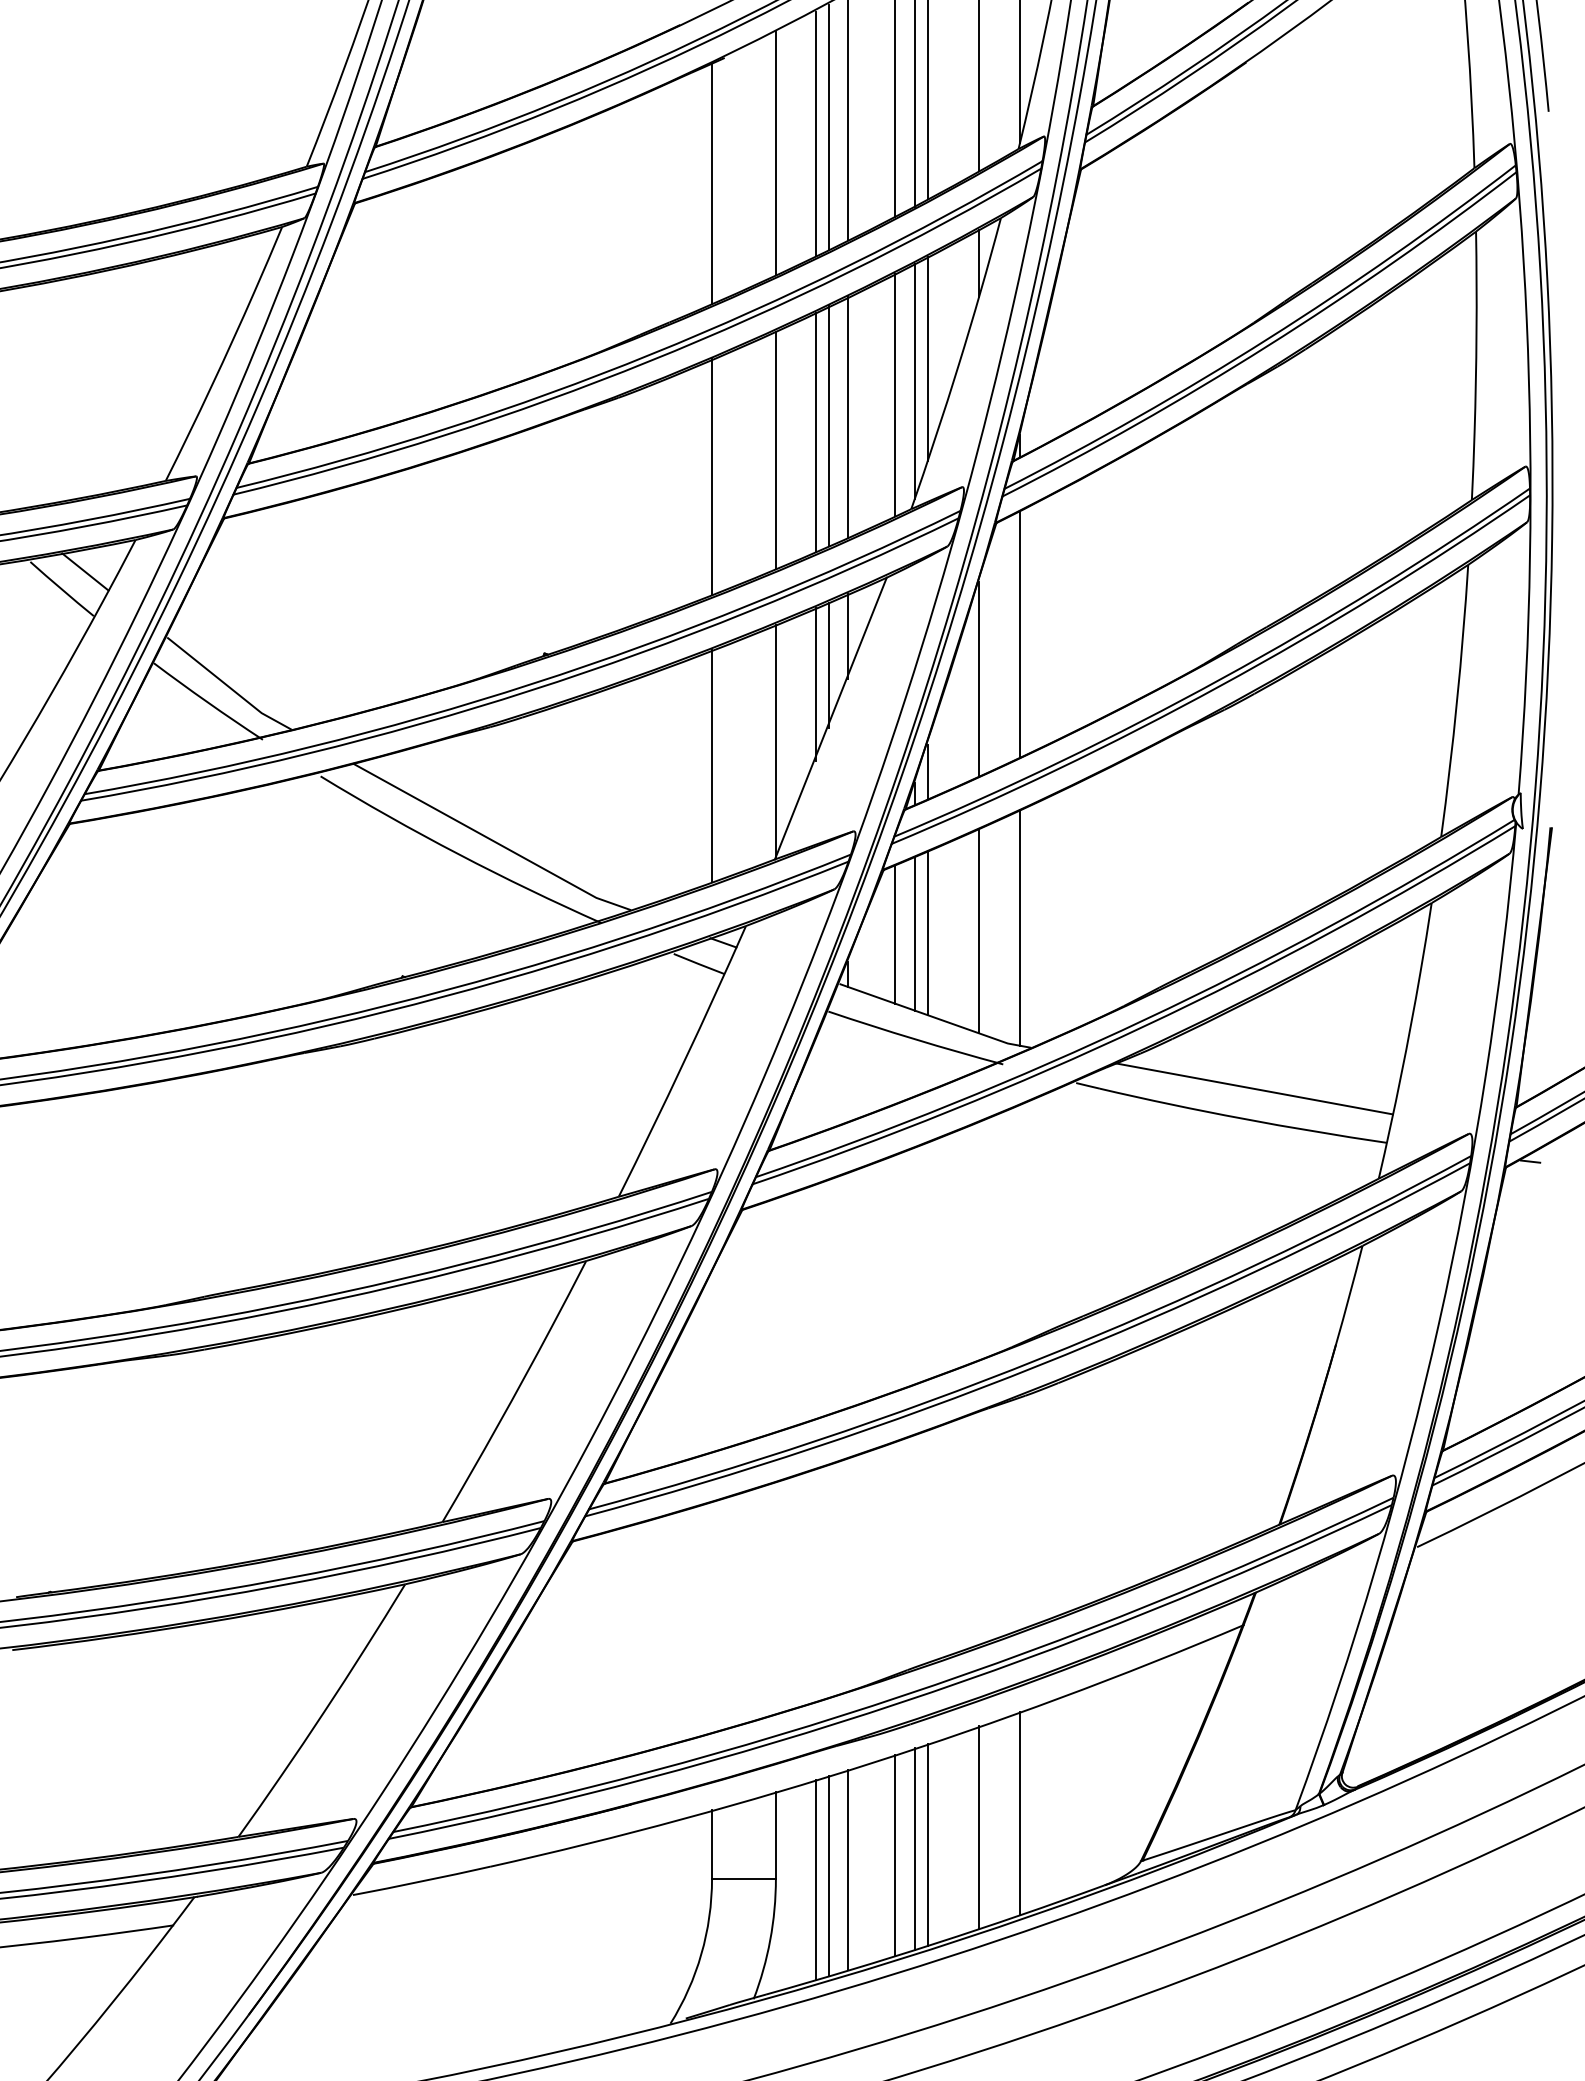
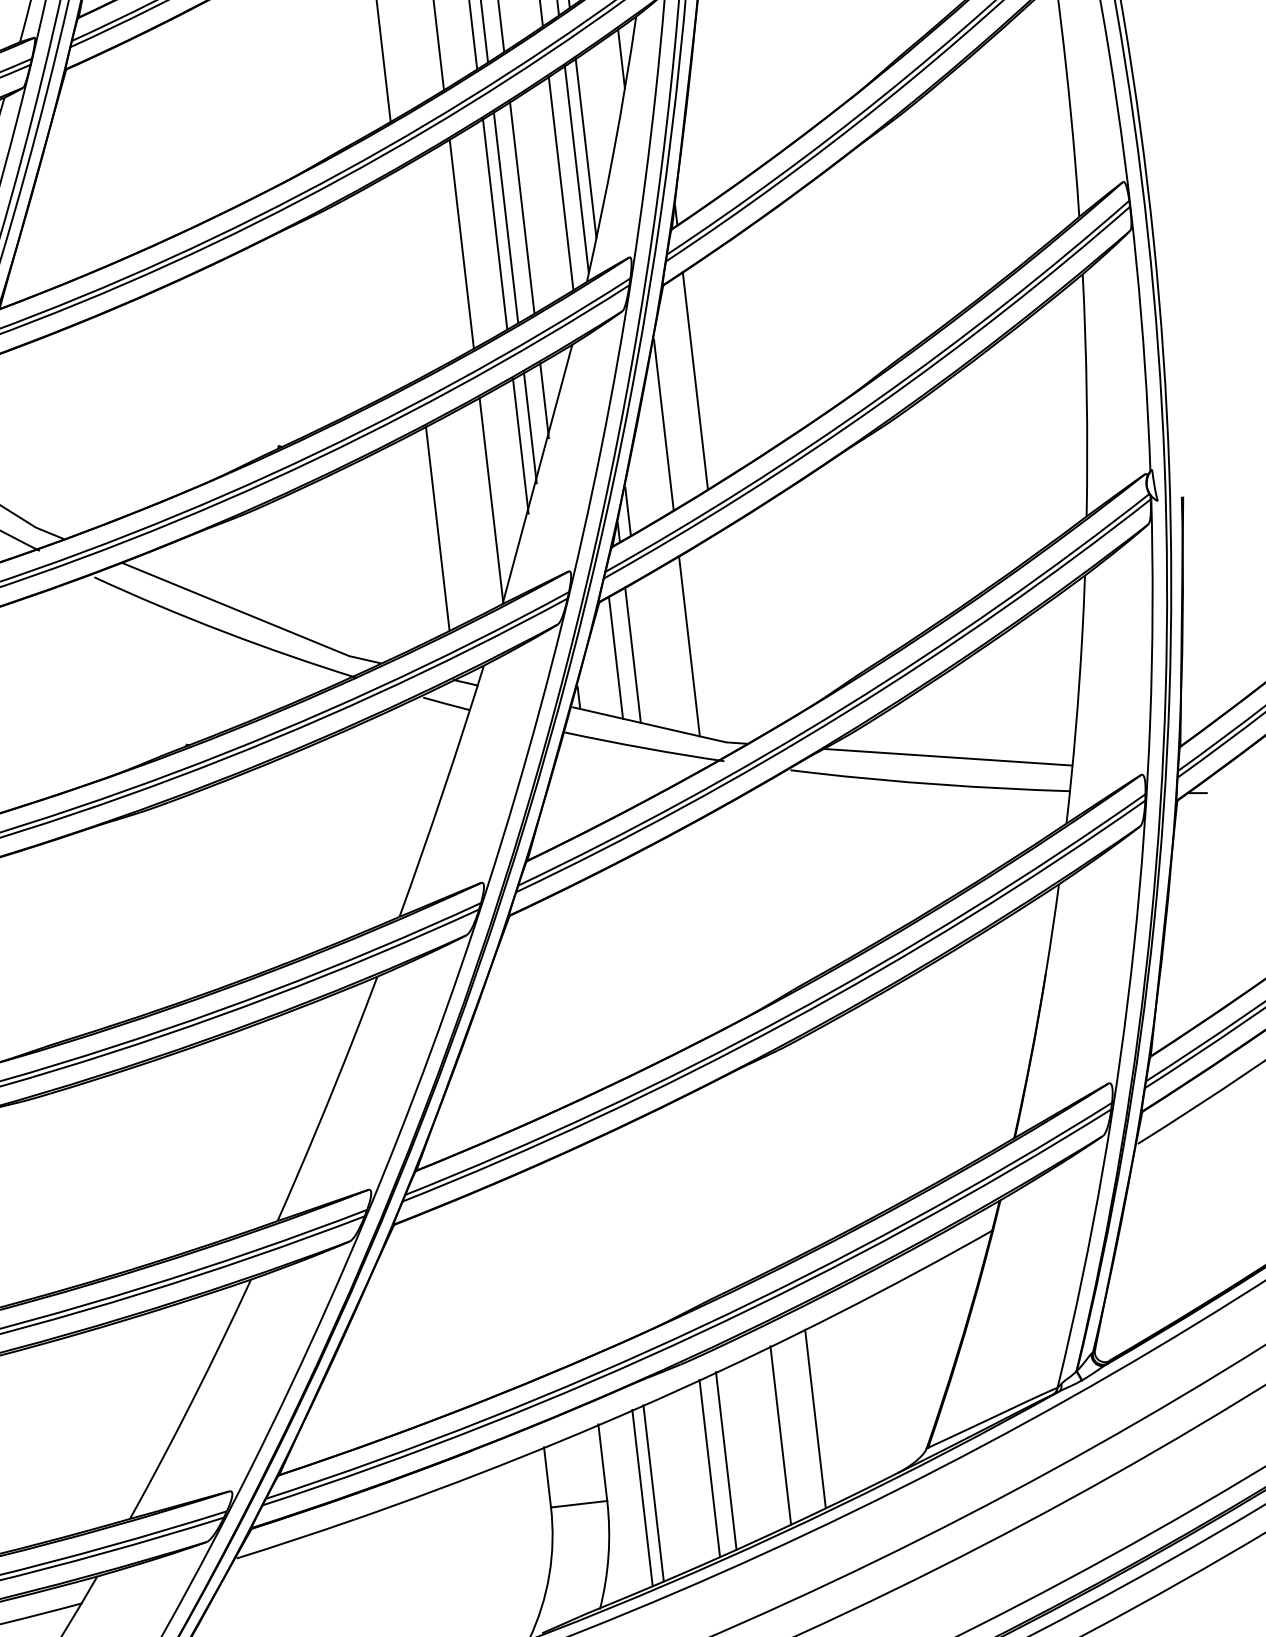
line: (712, 476) -> (408, 273), removed
line: (1020, 927) -> (725, 639), removed
line: (927, 933) -> (644, 653), removed
line: (927, 1844) -> (737, 1455), removed
line: (848, 1870) -> (670, 1486), removed

